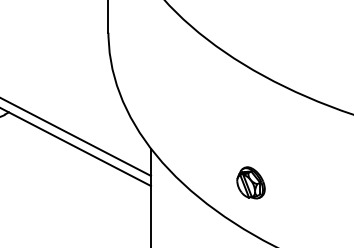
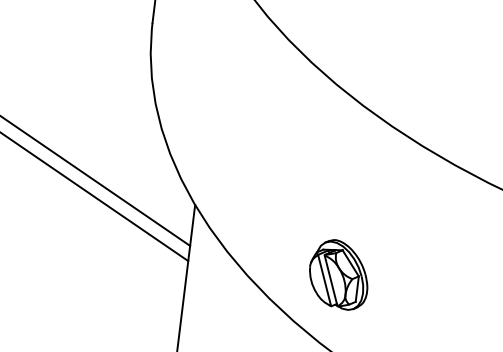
part: (250, 182) -> (338, 274), size x1.43

